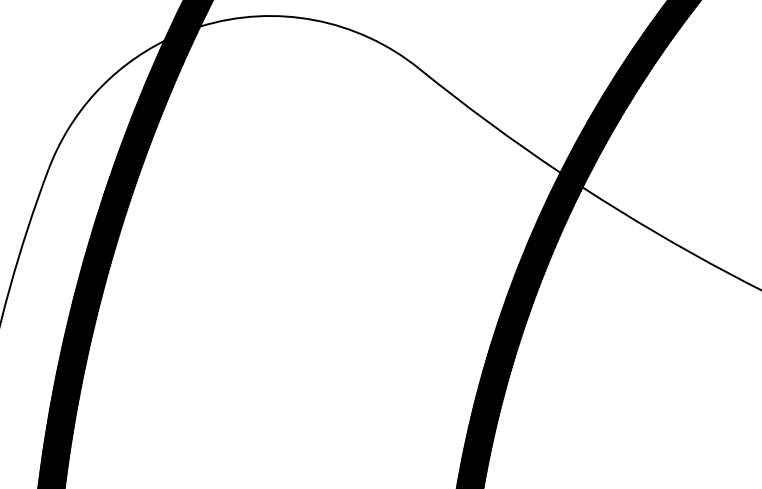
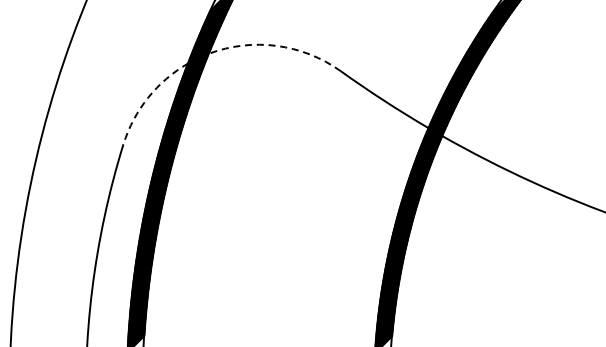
arc: (314, 19) -> (276, 45), solid -> dashed
arc: (95, 93) -> (148, 97), solid -> dashed

